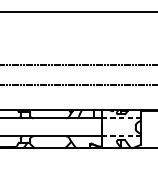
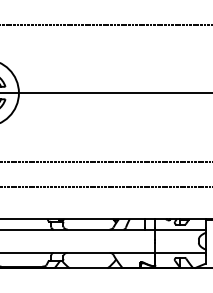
line: (121, 118) -> (180, 229), dashed -> solid
line: (121, 136) -> (180, 252), dashed -> solid

